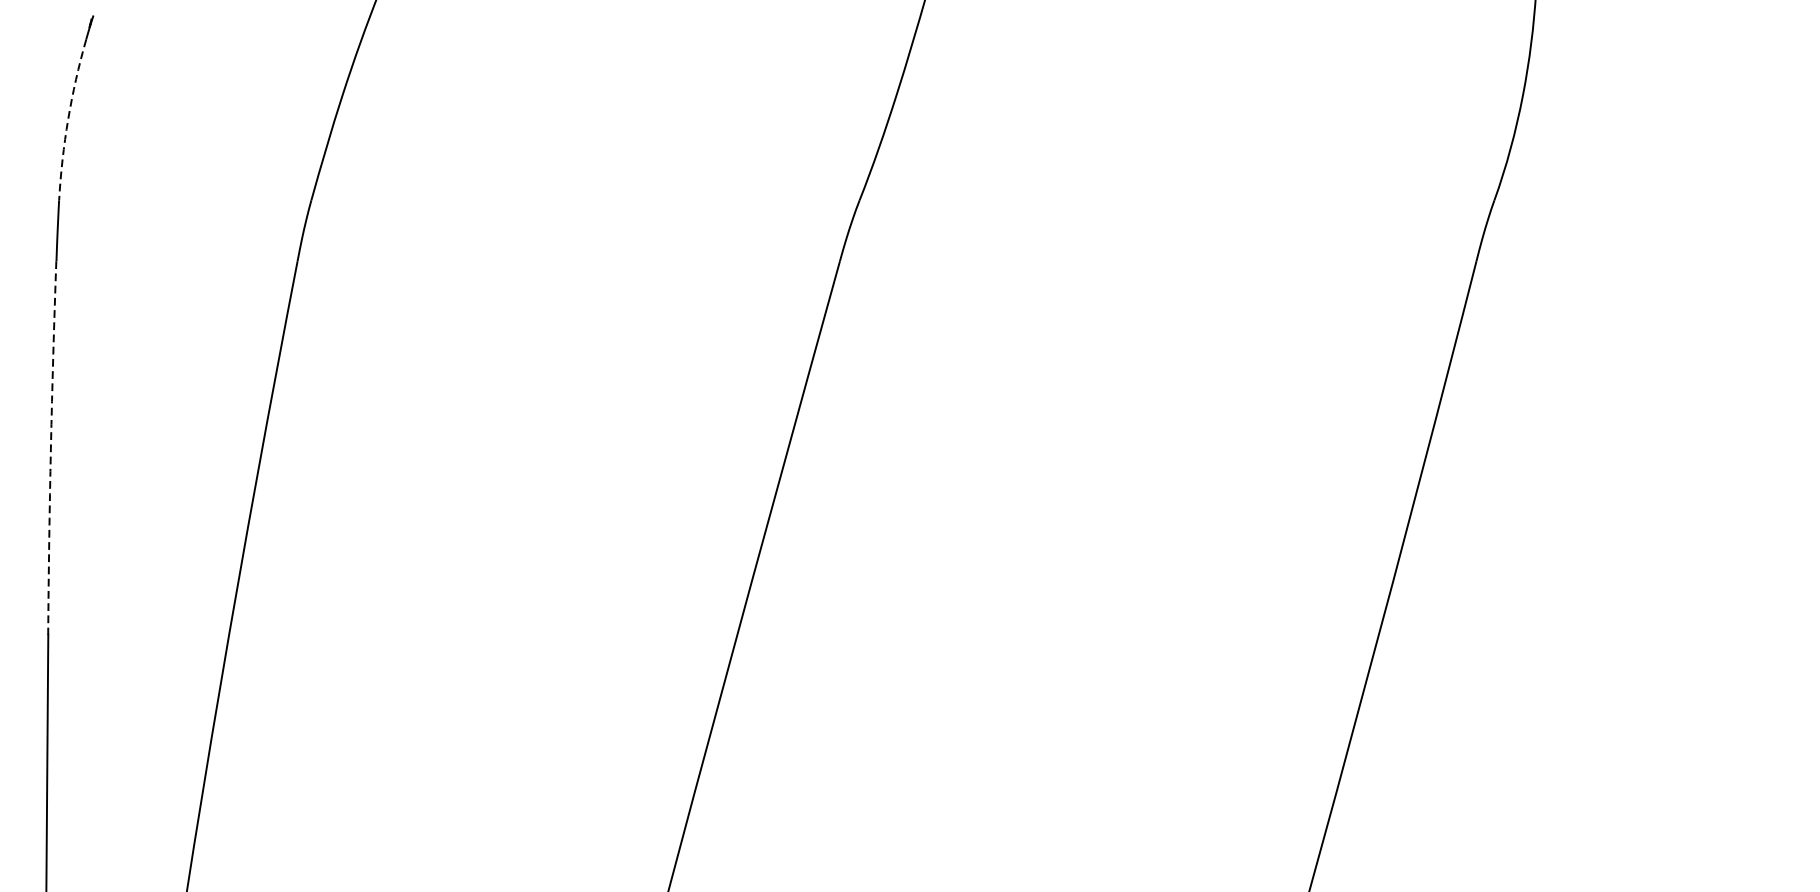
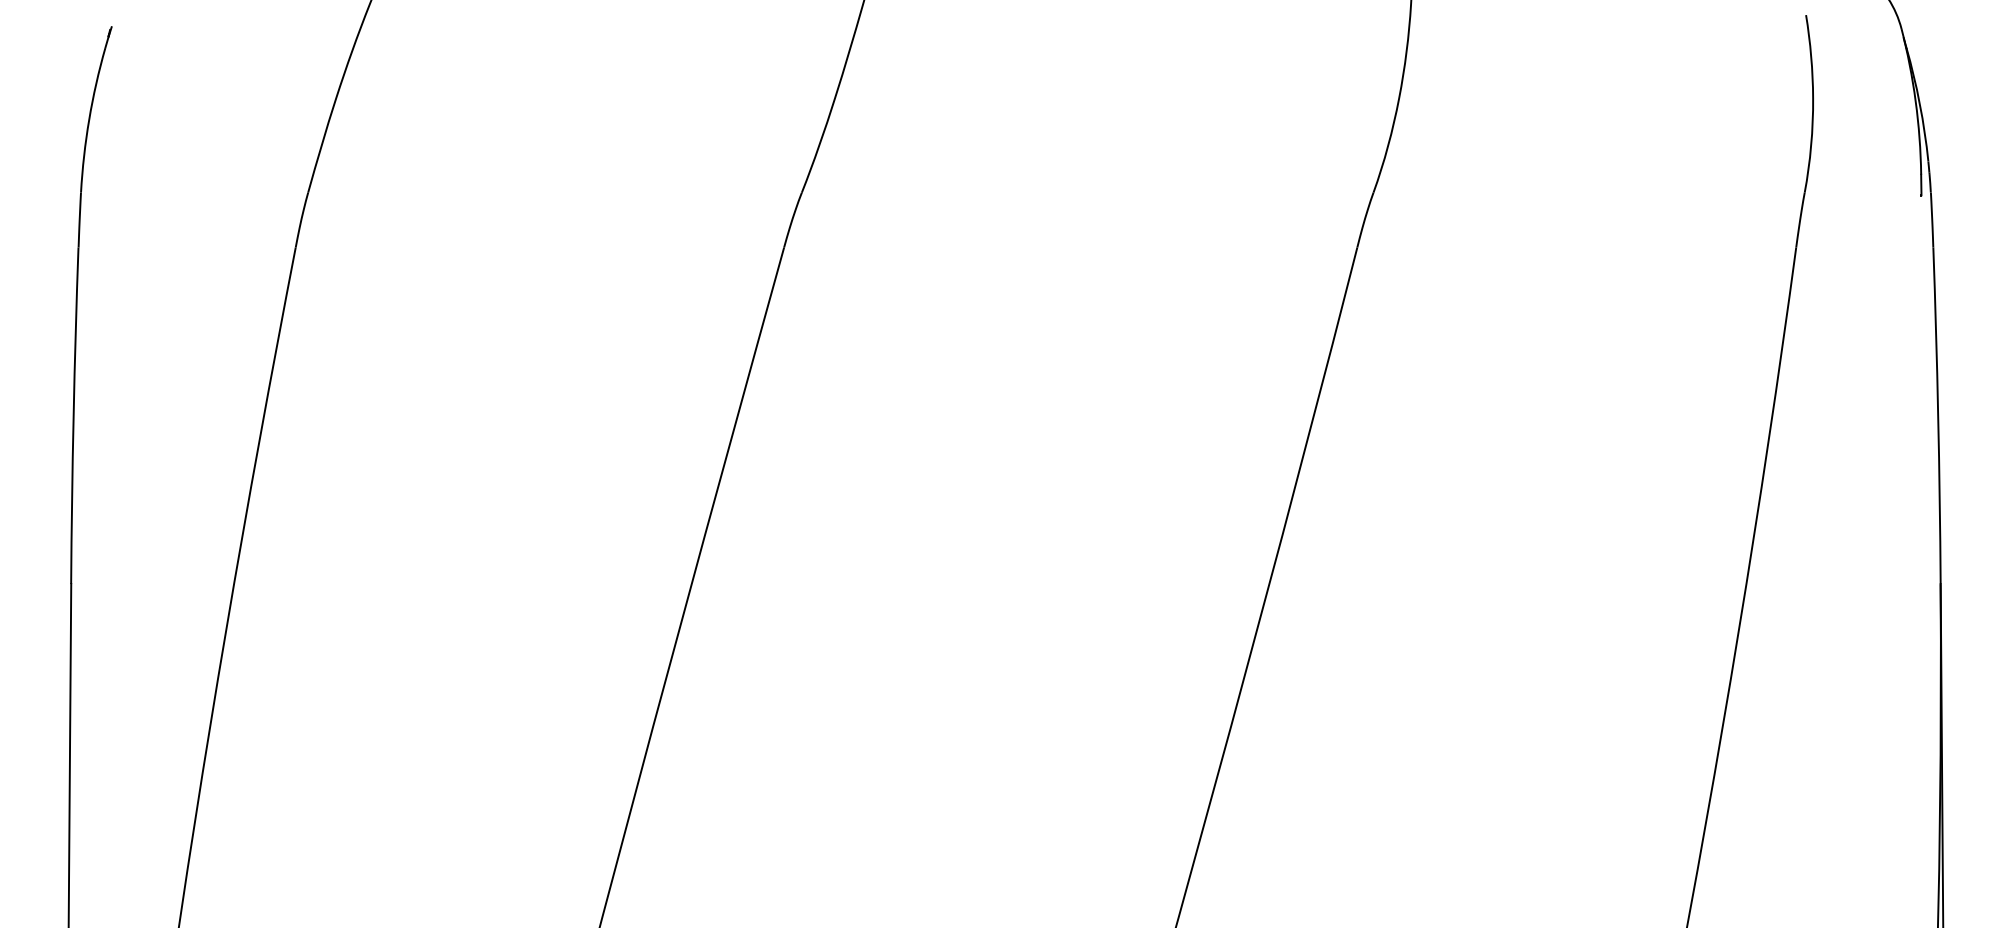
arc: (68, 119) -> (89, 119), dashed -> solid
arc: (50, 447) -> (73, 415), dashed -> solid

